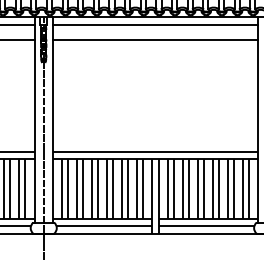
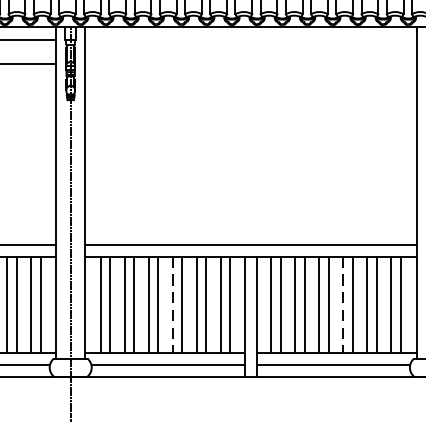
line: (155, 25) -> (250, 40), removed
line: (155, 40) -> (250, 65), removed
line: (107, 189) -> (173, 305), solid -> dashed
line: (212, 189) -> (342, 305), solid -> dashed

